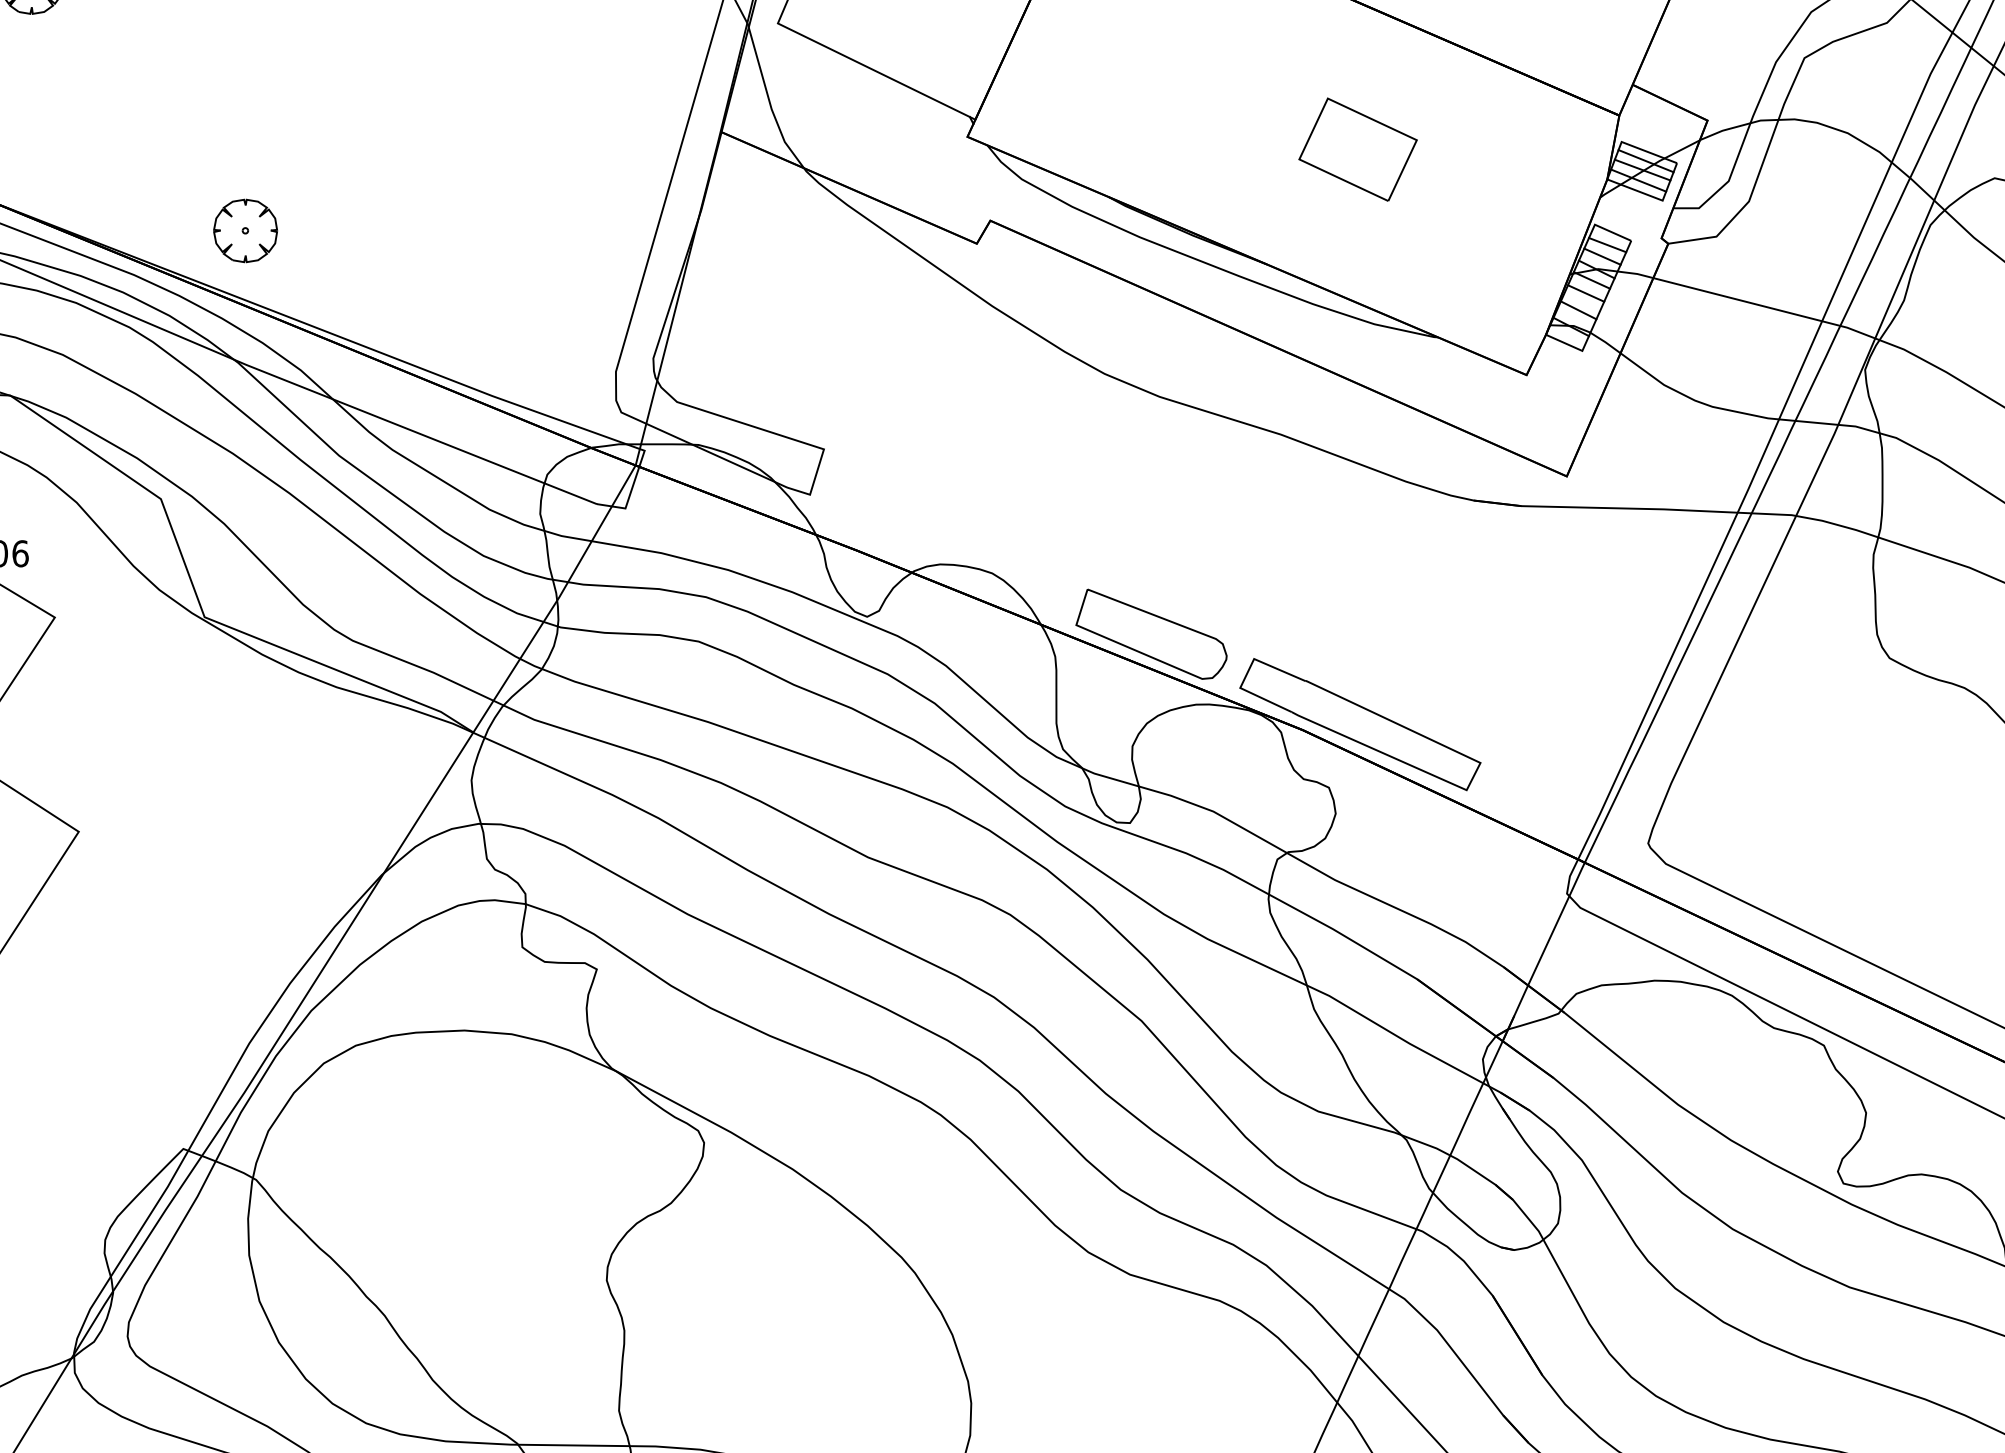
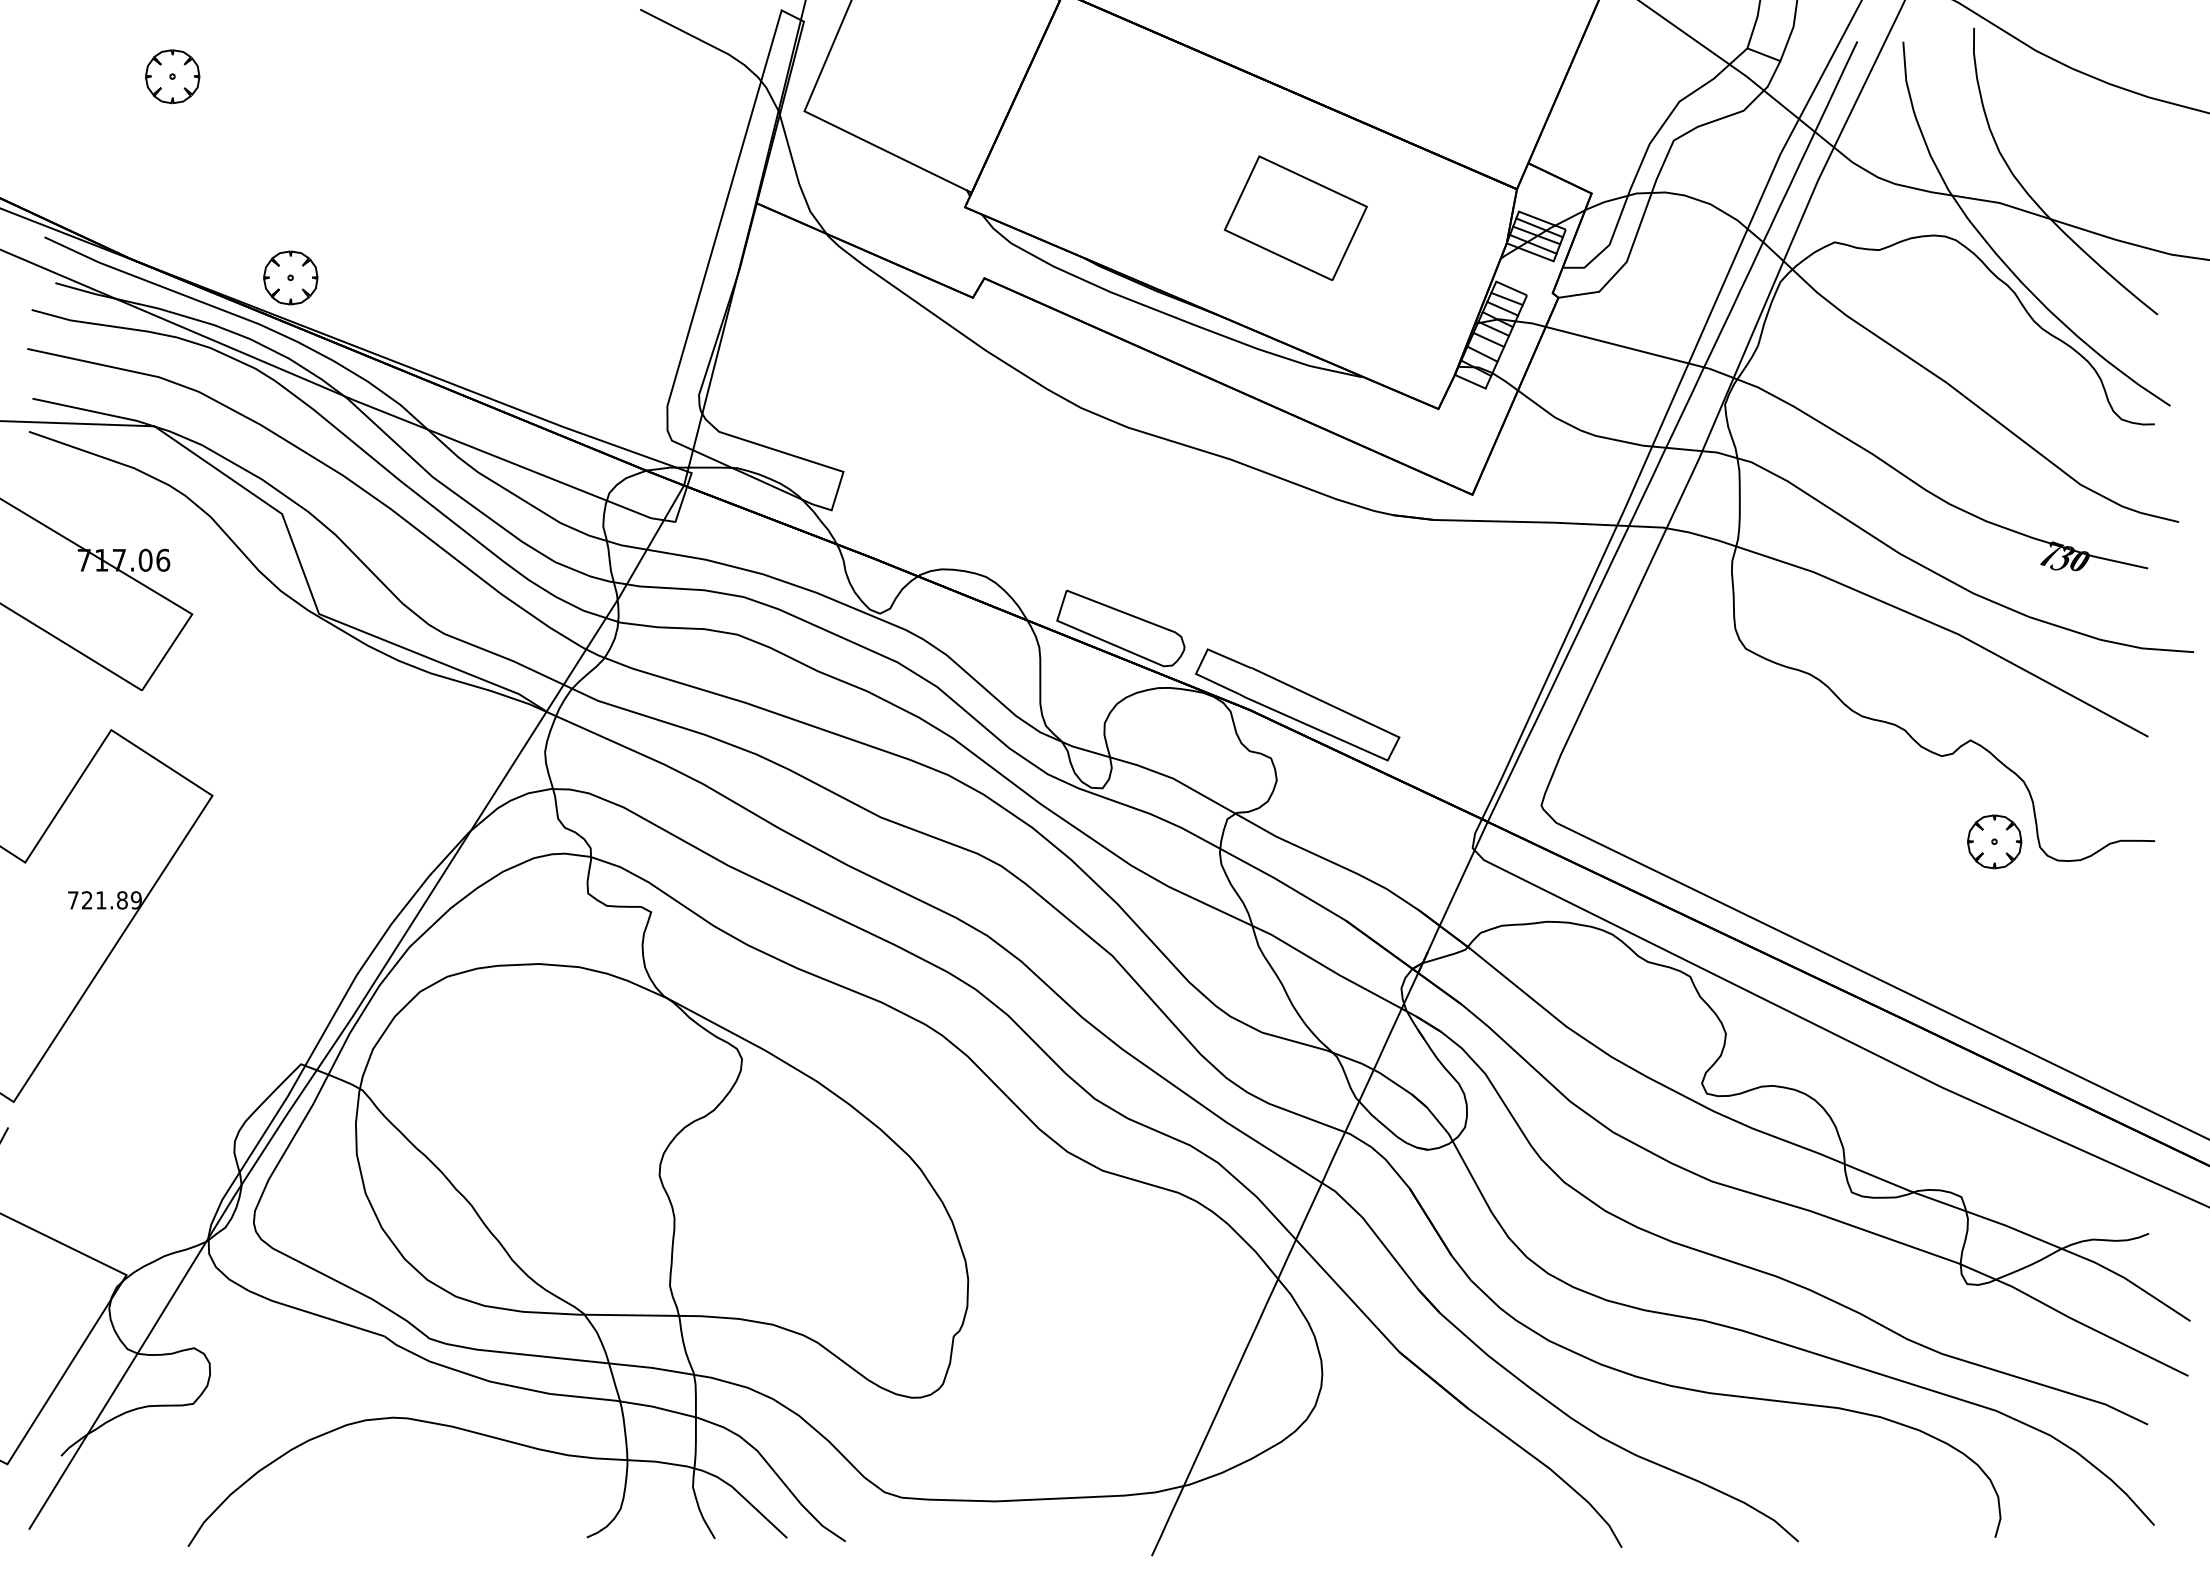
part: (1357, 148) -> (1295, 217), size x1.43
part: (245, 230) -> (290, 277), moved

